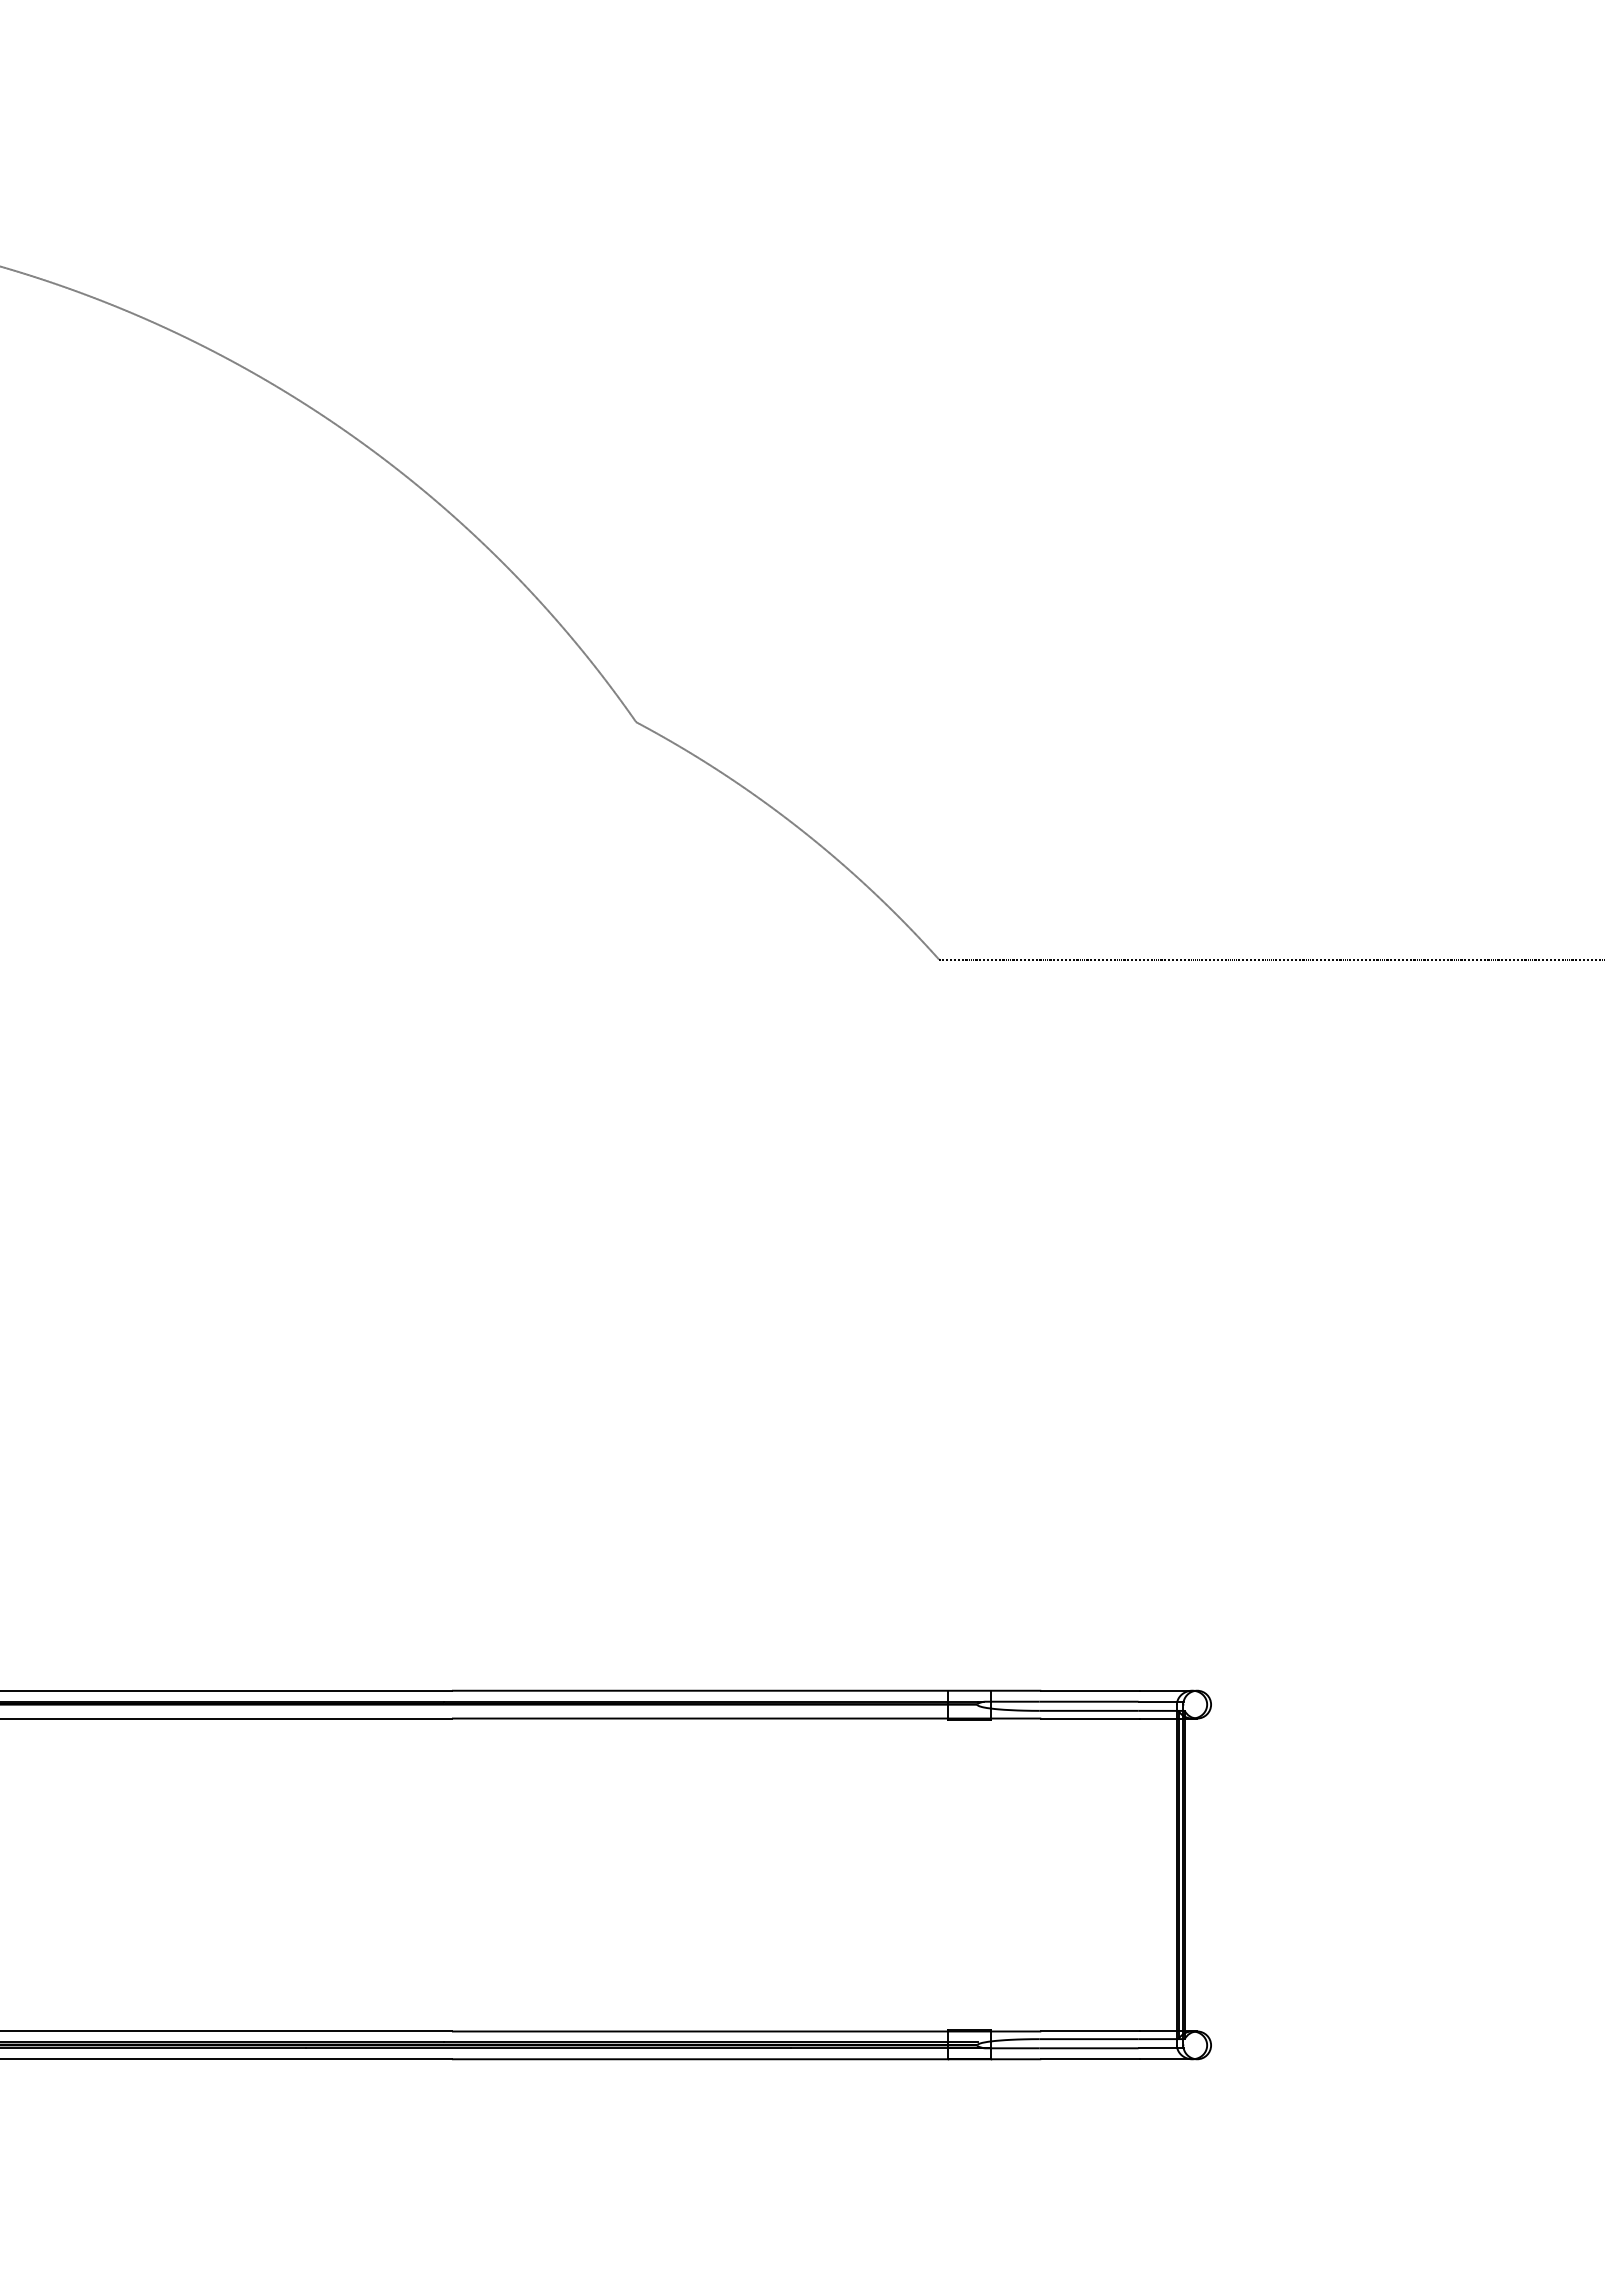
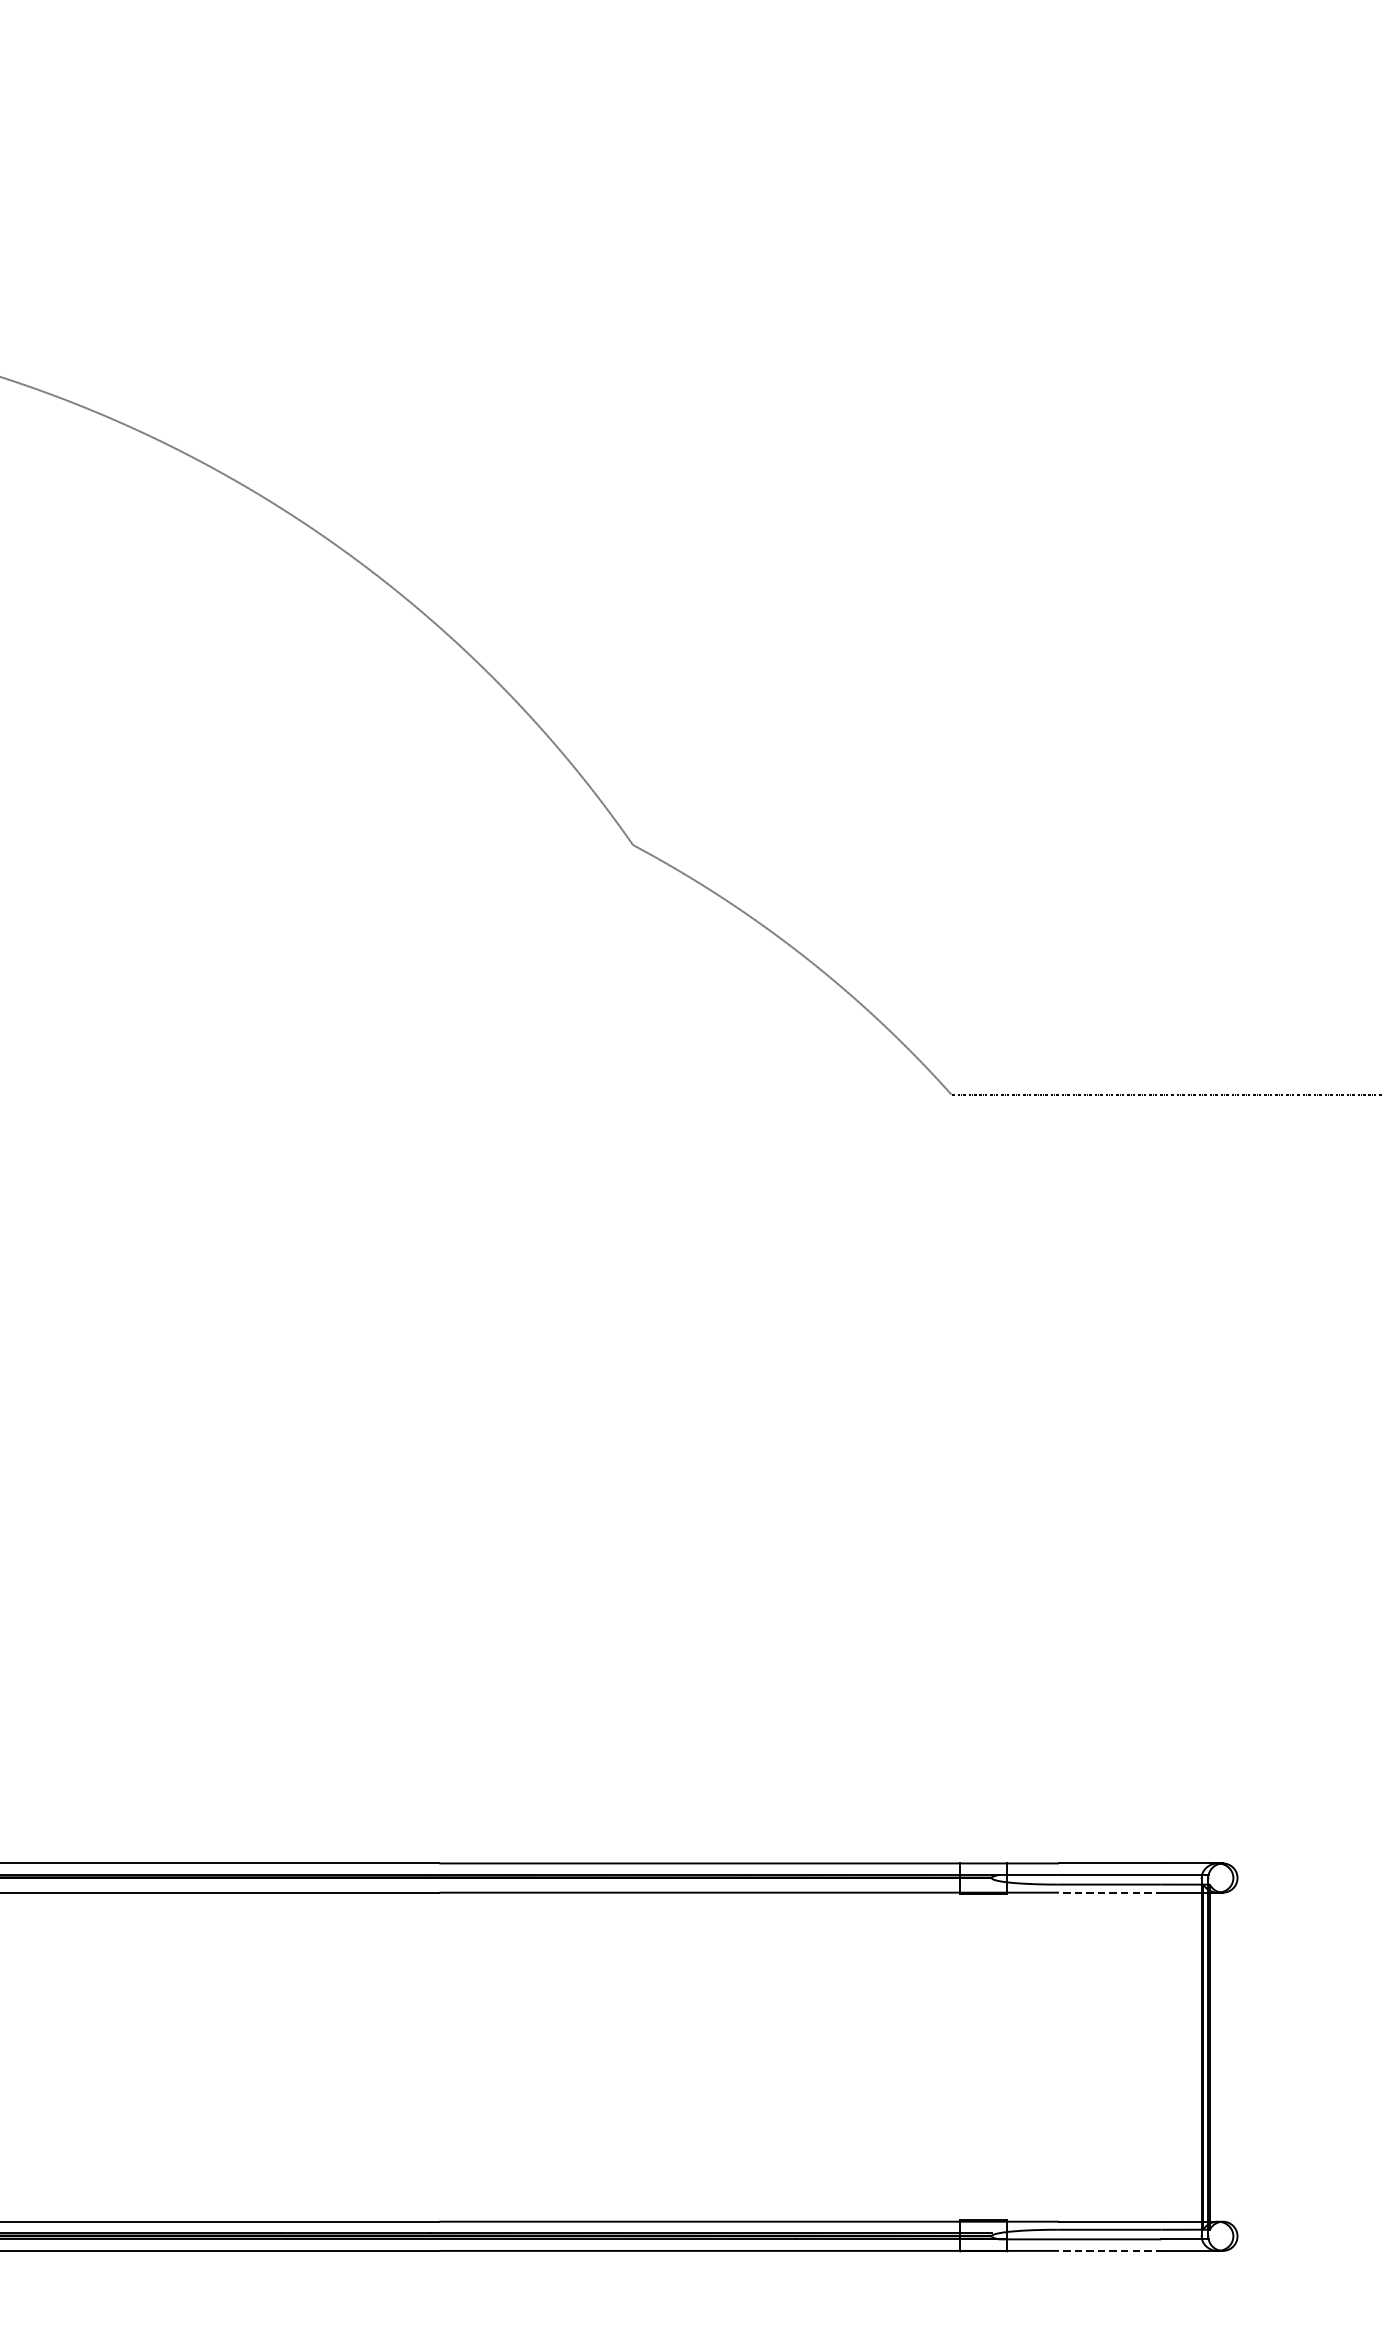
line: (1090, 1718) -> (1110, 1892), solid -> dashed
line: (1090, 2059) -> (1110, 2251), solid -> dashed

